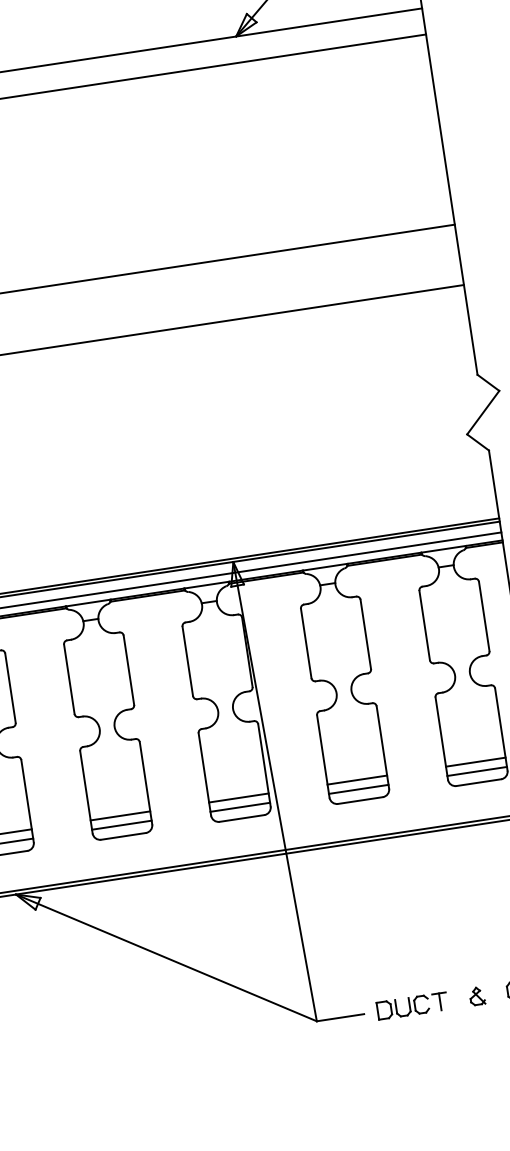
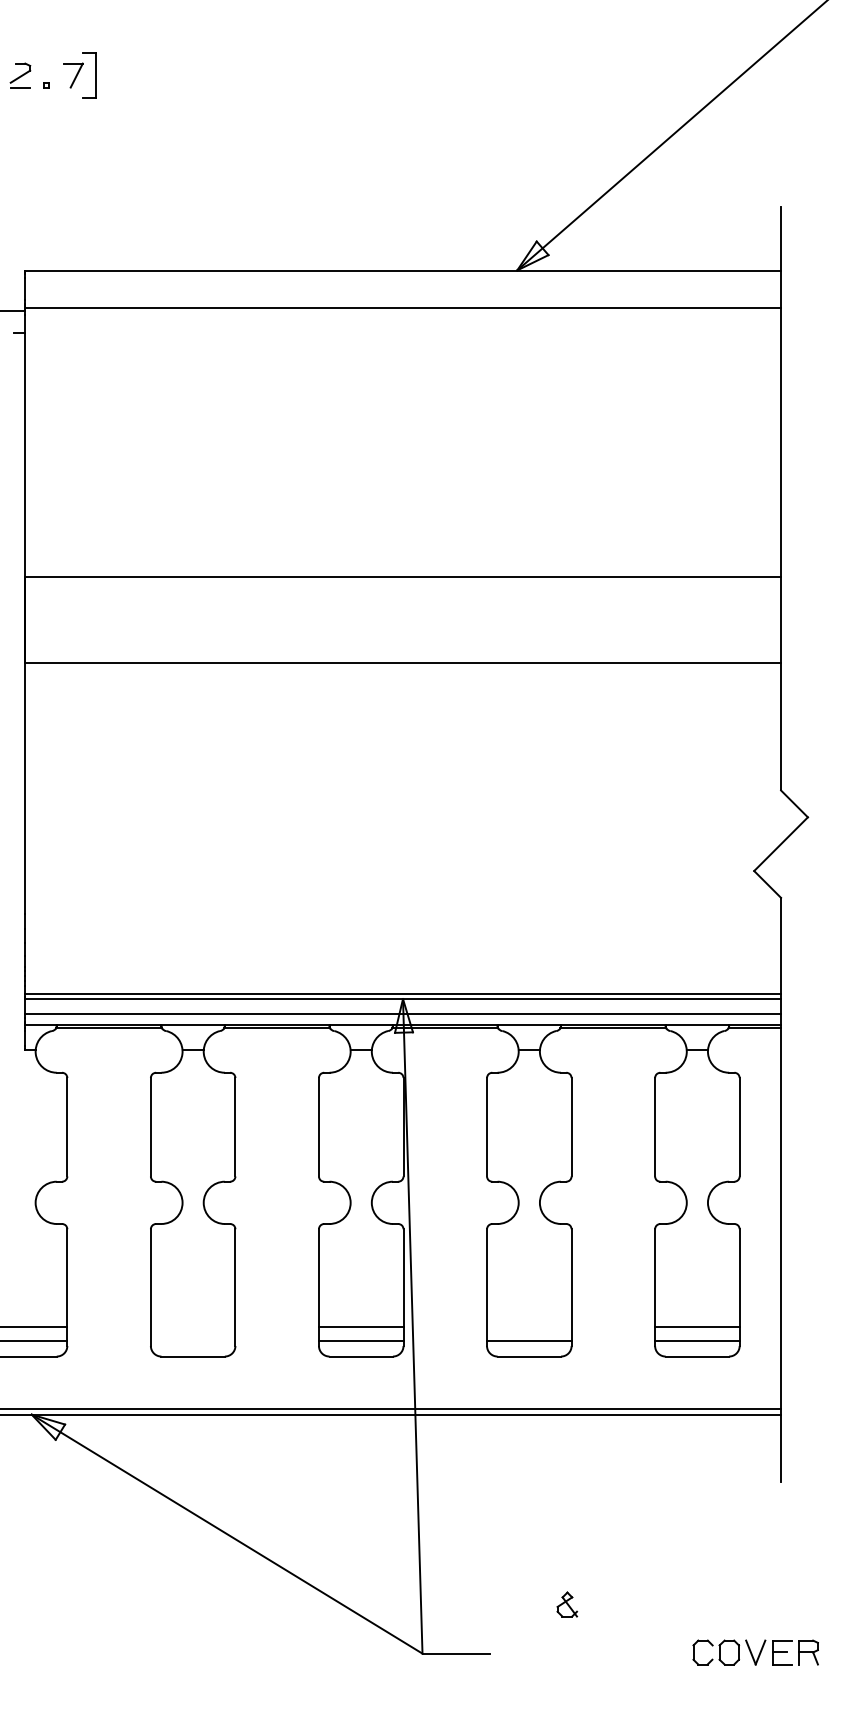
line: (356, 780) -> (528, 1327), removed
line: (120, 815) -> (192, 1327), removed
line: (121, 825) -> (192, 1340), removed
part: (477, 996) -> (567, 1604), moved
part: (411, 1006) -> (557, 1652), removed

